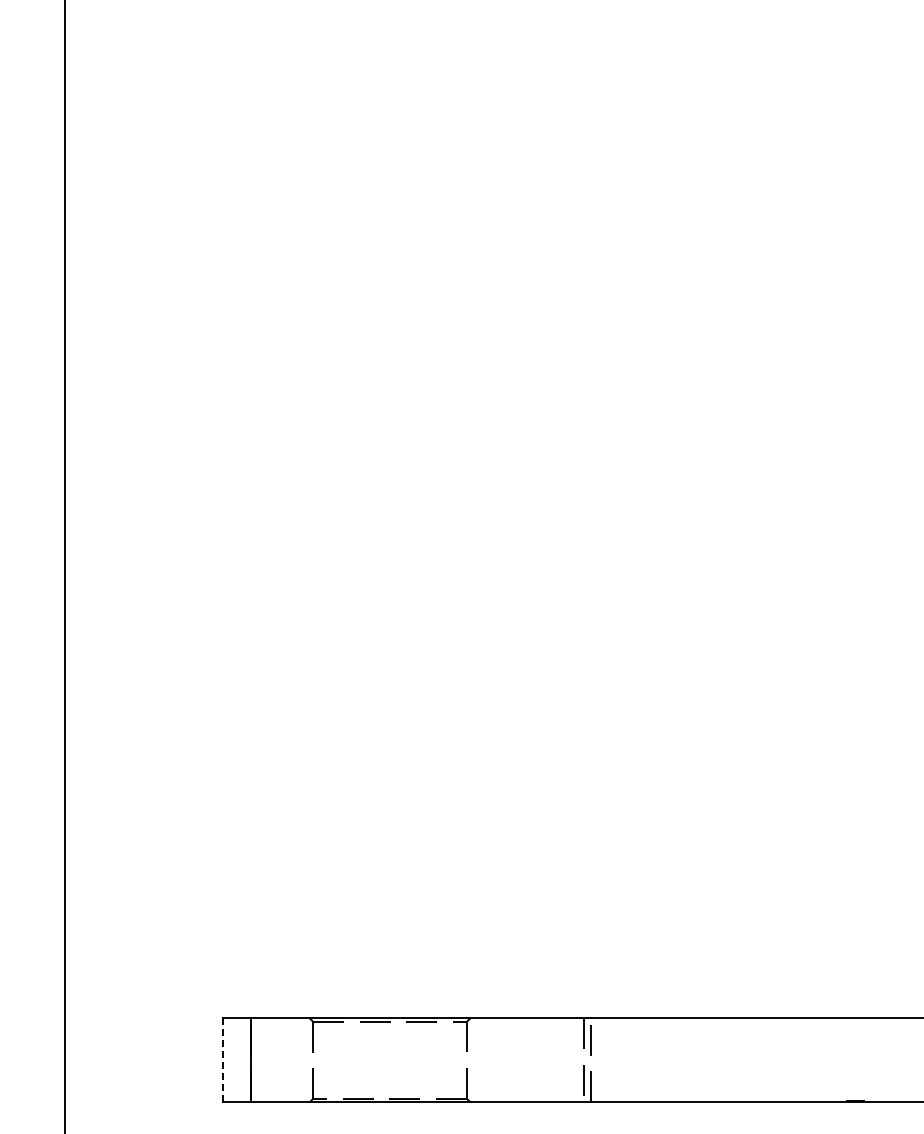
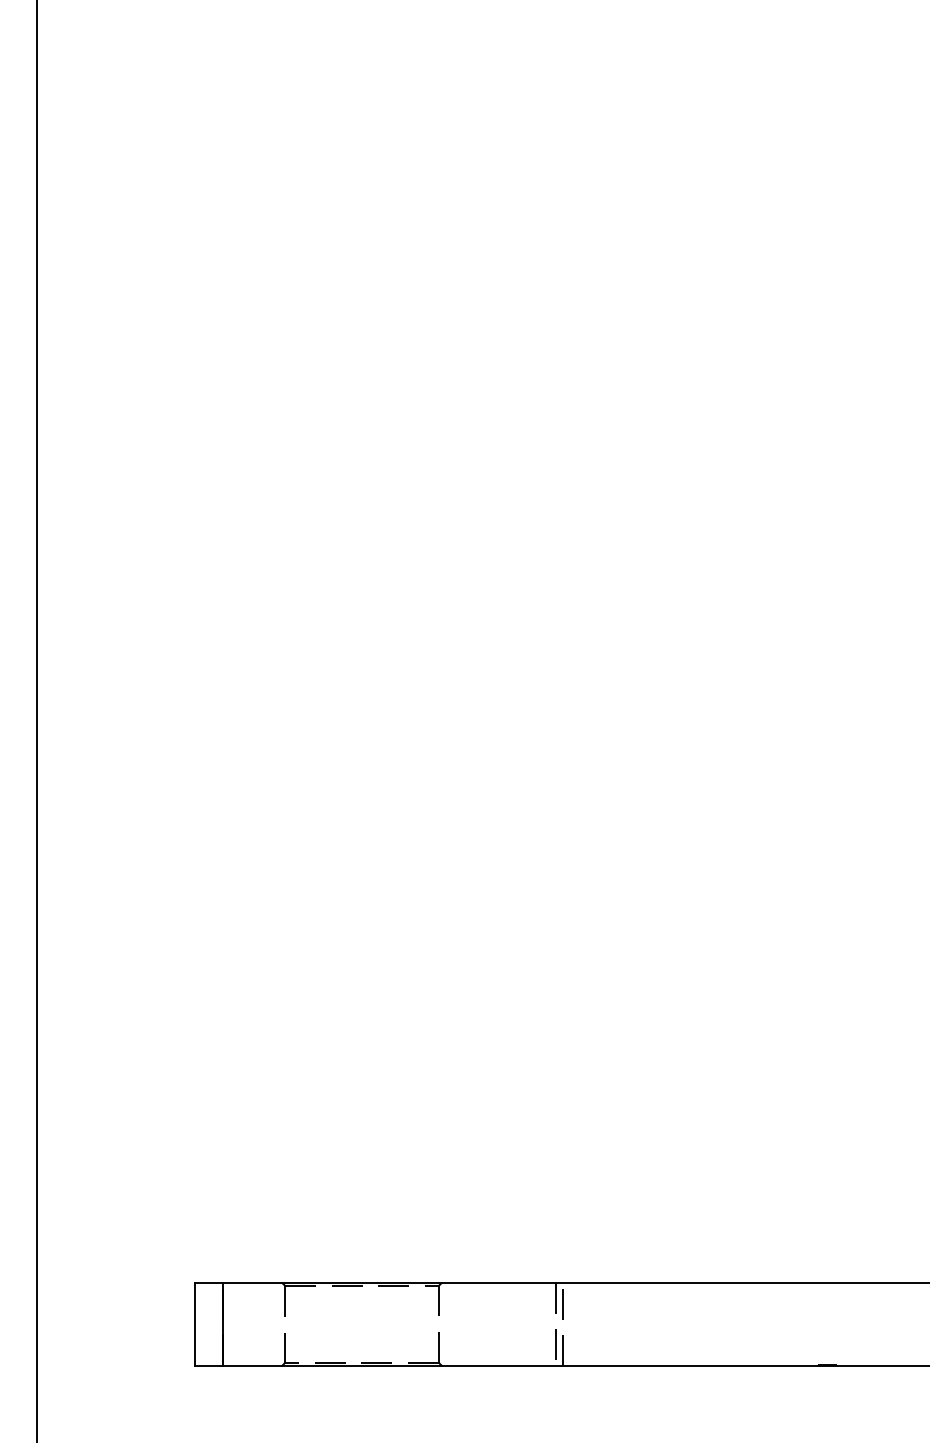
line: (222, 1060) -> (194, 1324), dashed -> solid

